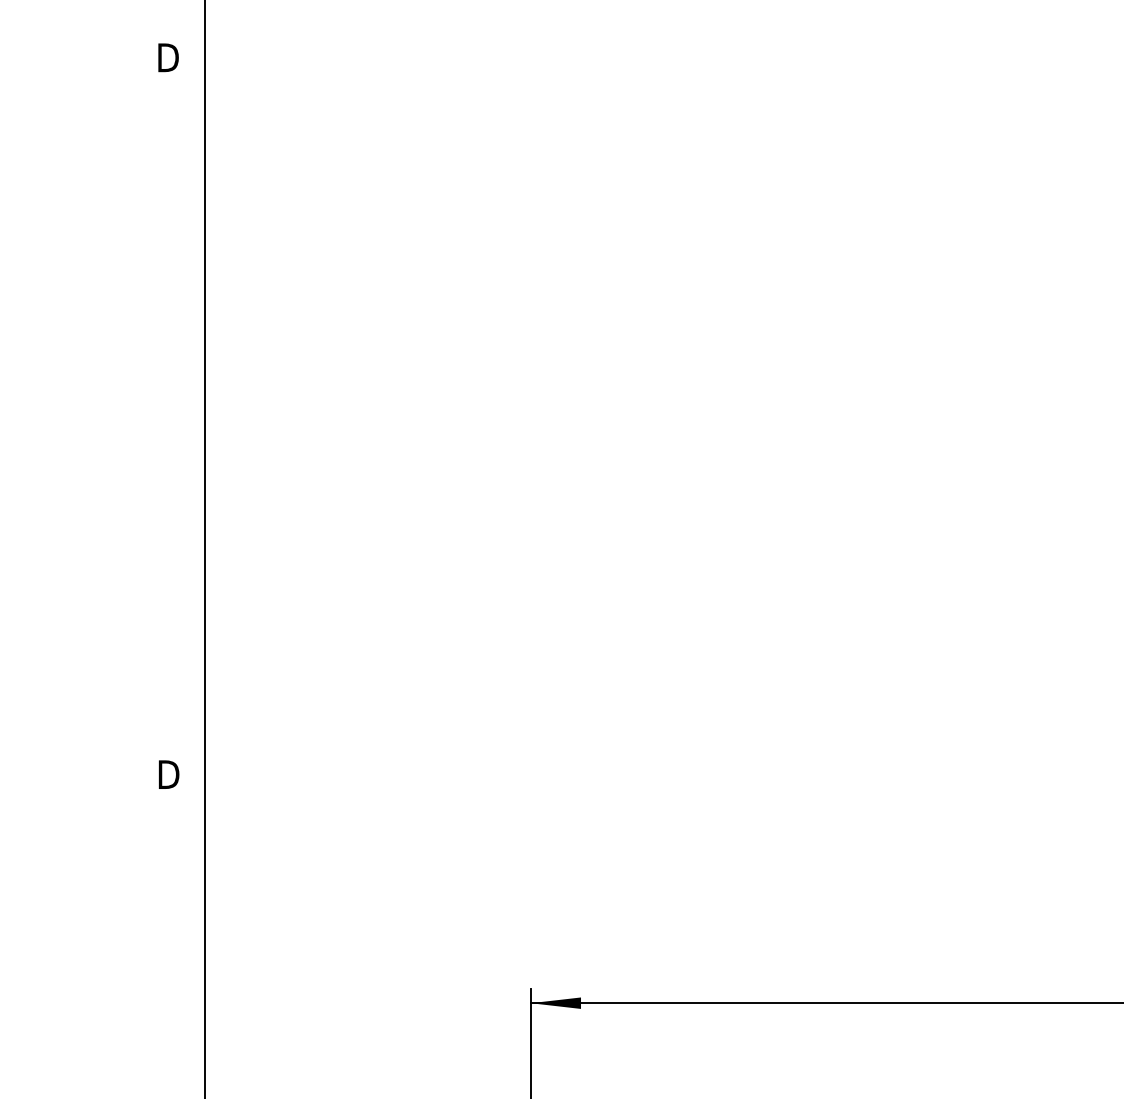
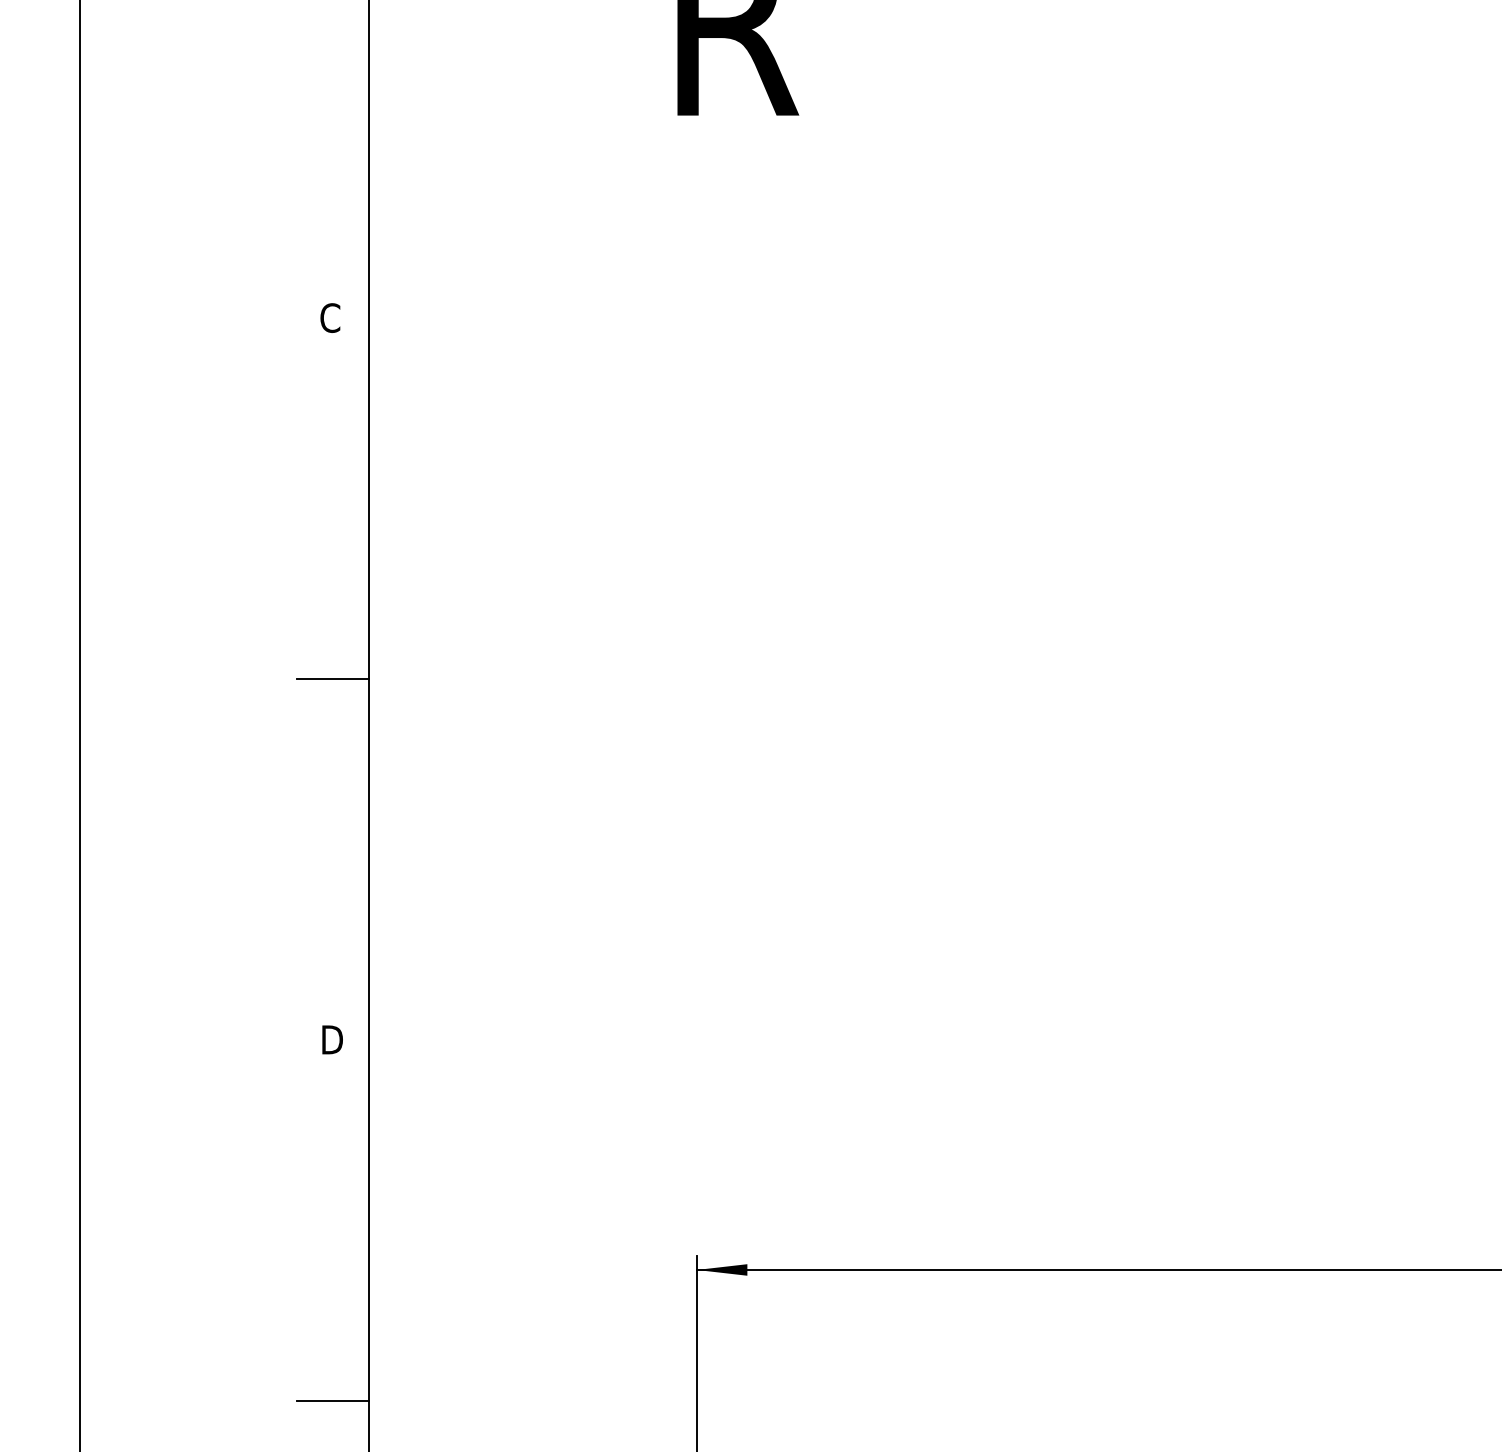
text: (167, 57) -> (331, 317), D -> C
line: (168, 415) -> (332, 678), added

